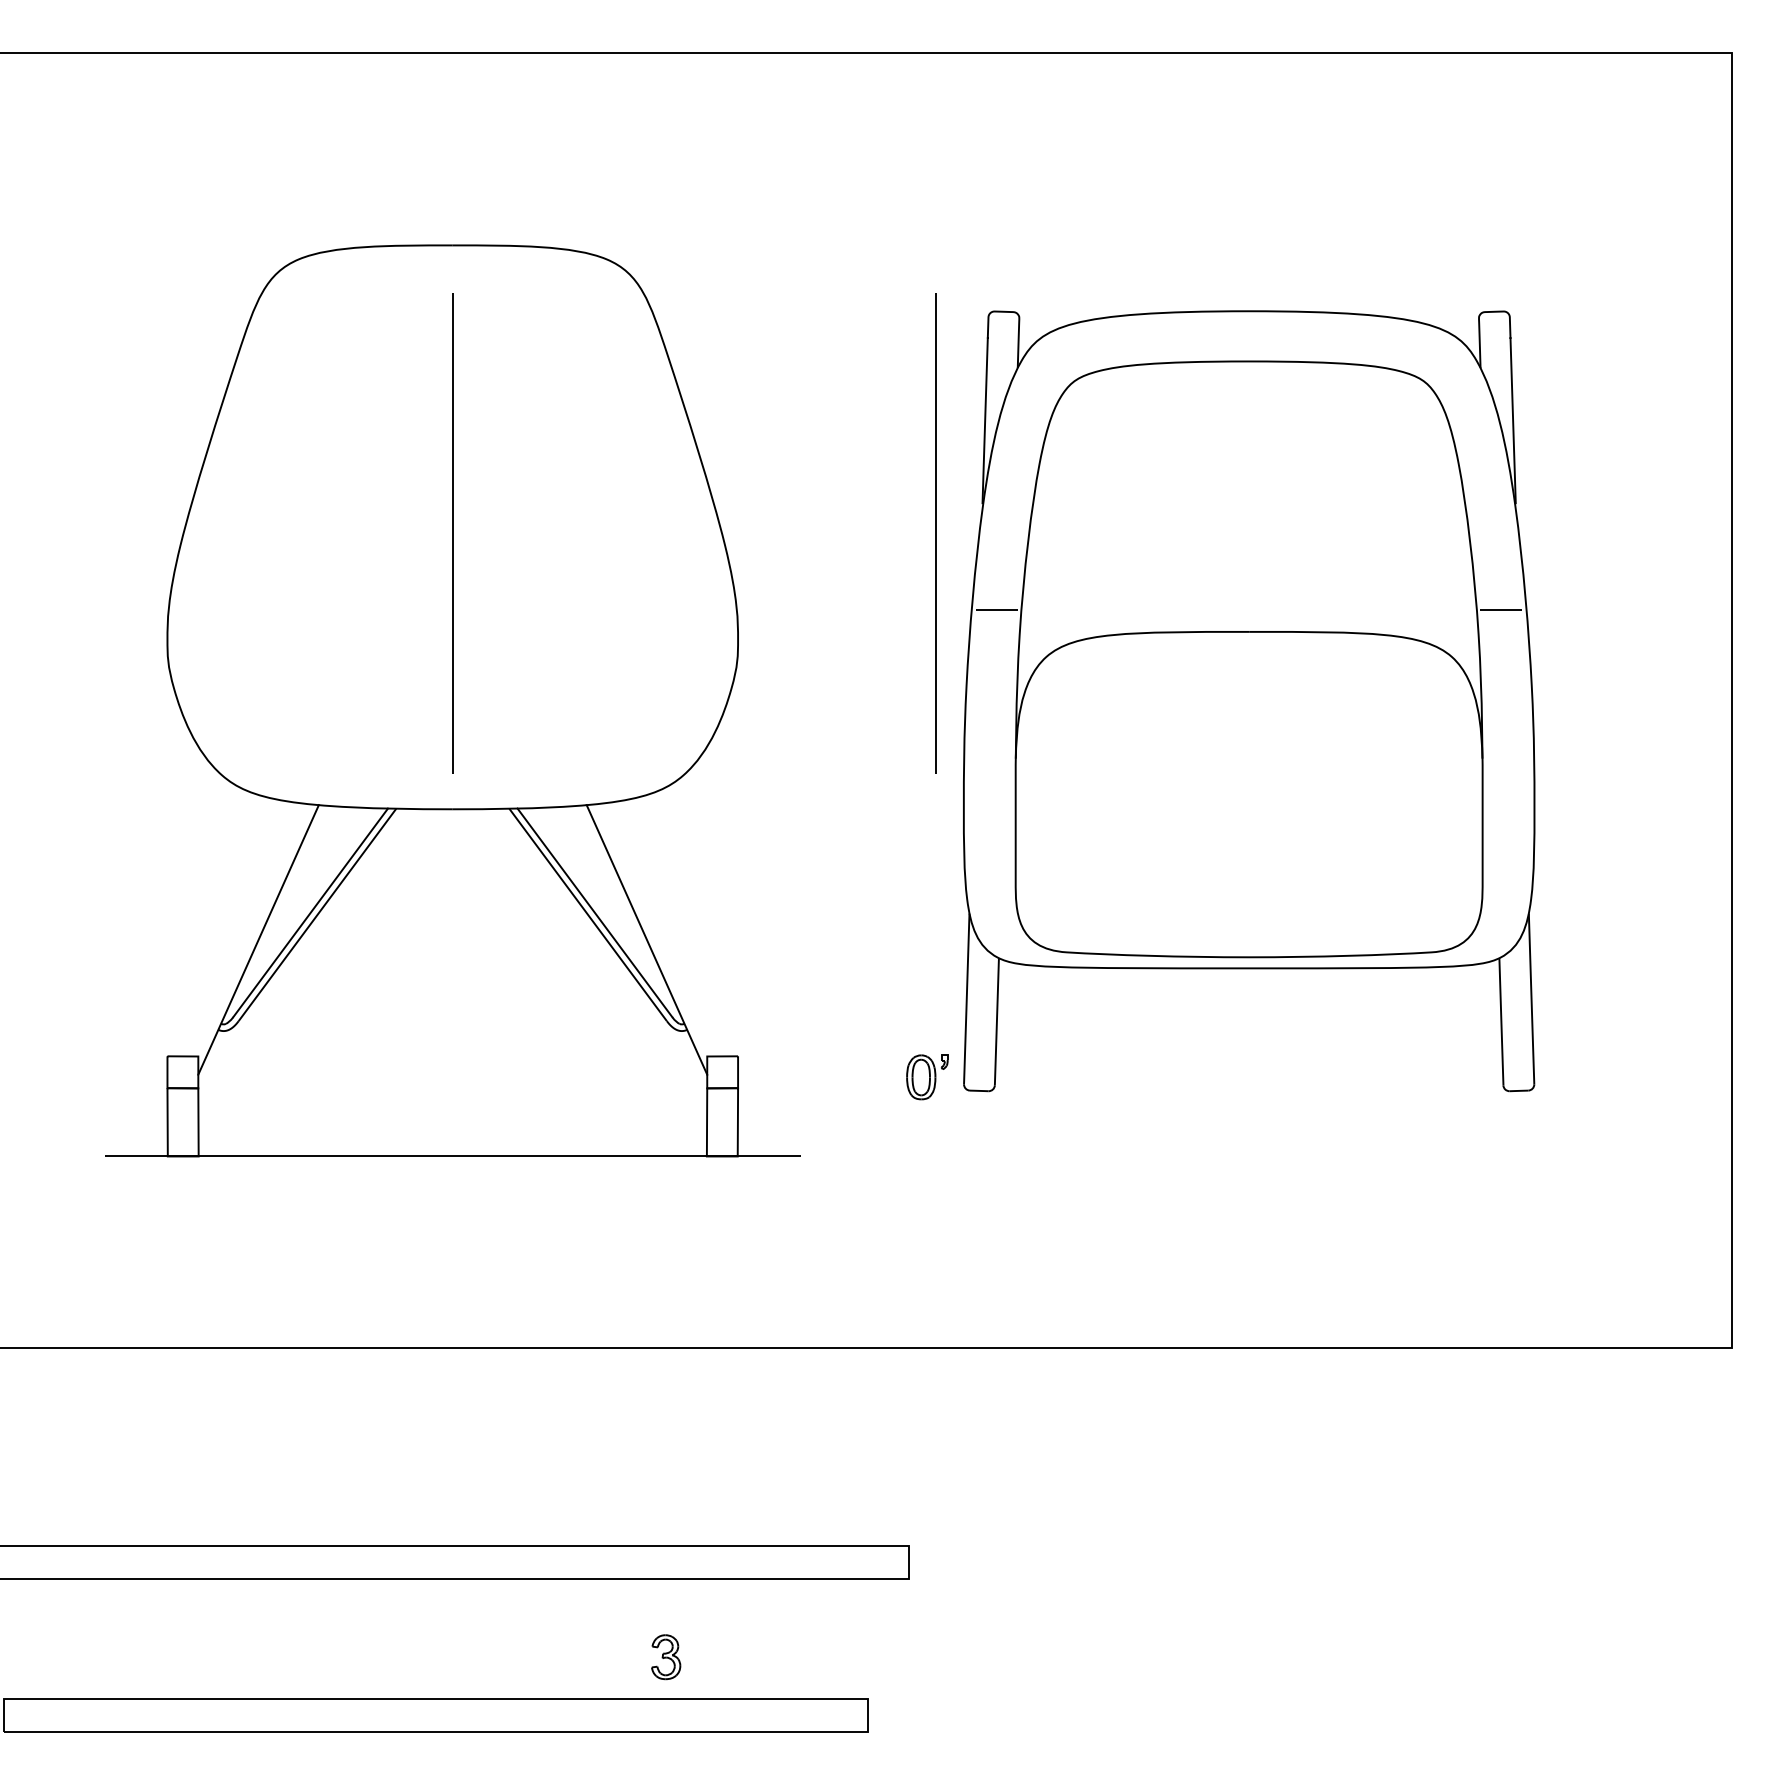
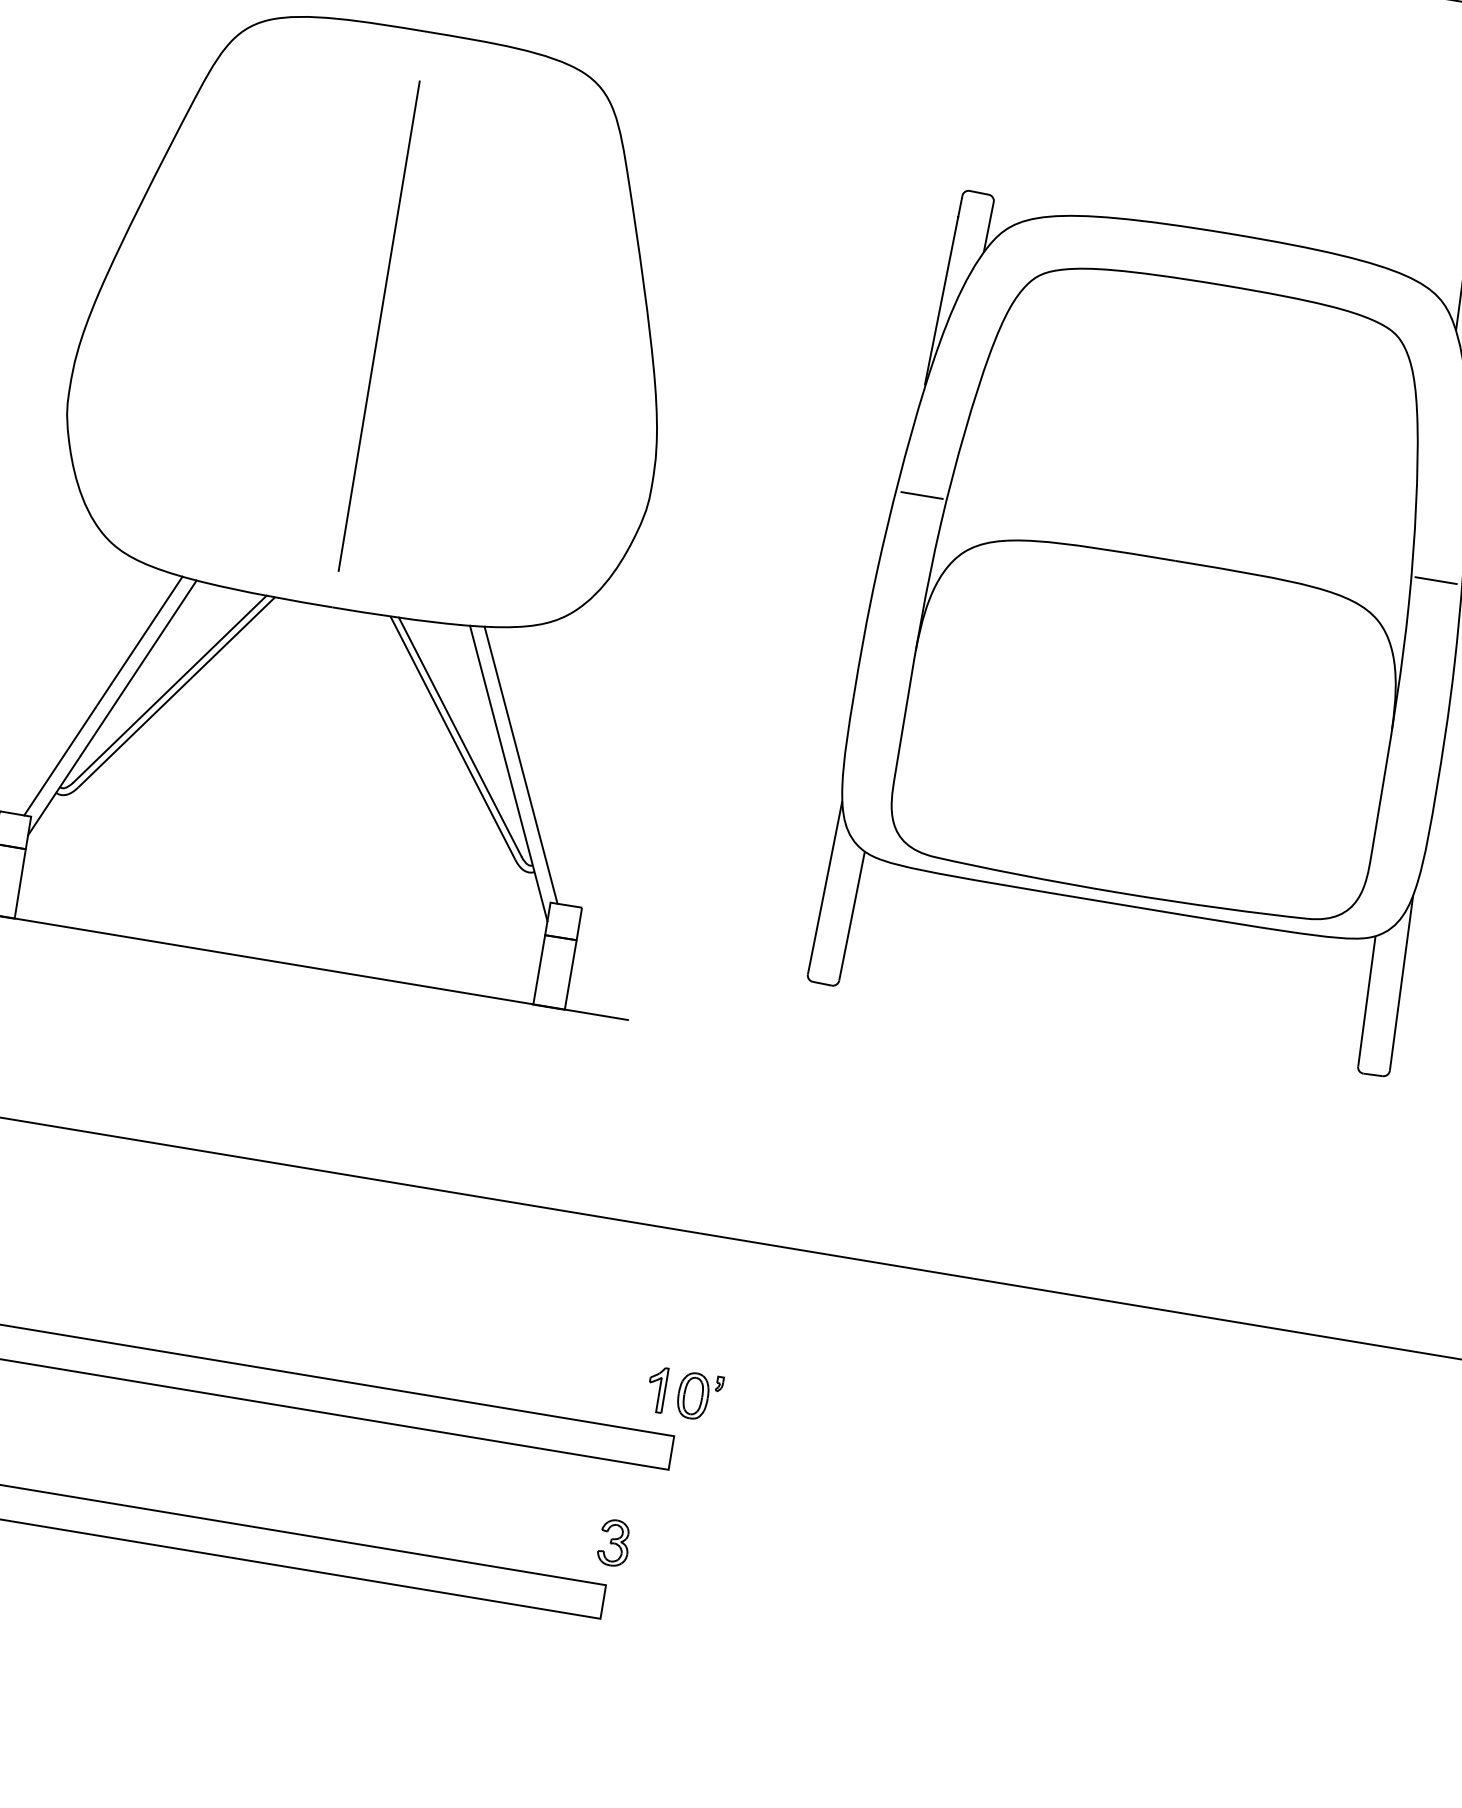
line: (935, 533) -> (871, 407), removed
line: (247, 929) -> (102, 695), added
line: (657, 929) -> (521, 764), added
part: (927, 1077) -> (699, 1397), moved
part: (885, 1503) -> (656, 1388), added
part: (666, 1657) -> (614, 1543), moved

